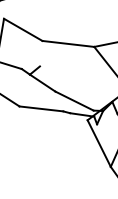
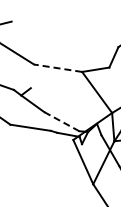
line: (67, 44) -> (57, 68), solid -> dashed
line: (74, 100) -> (61, 121), solid -> dashed

